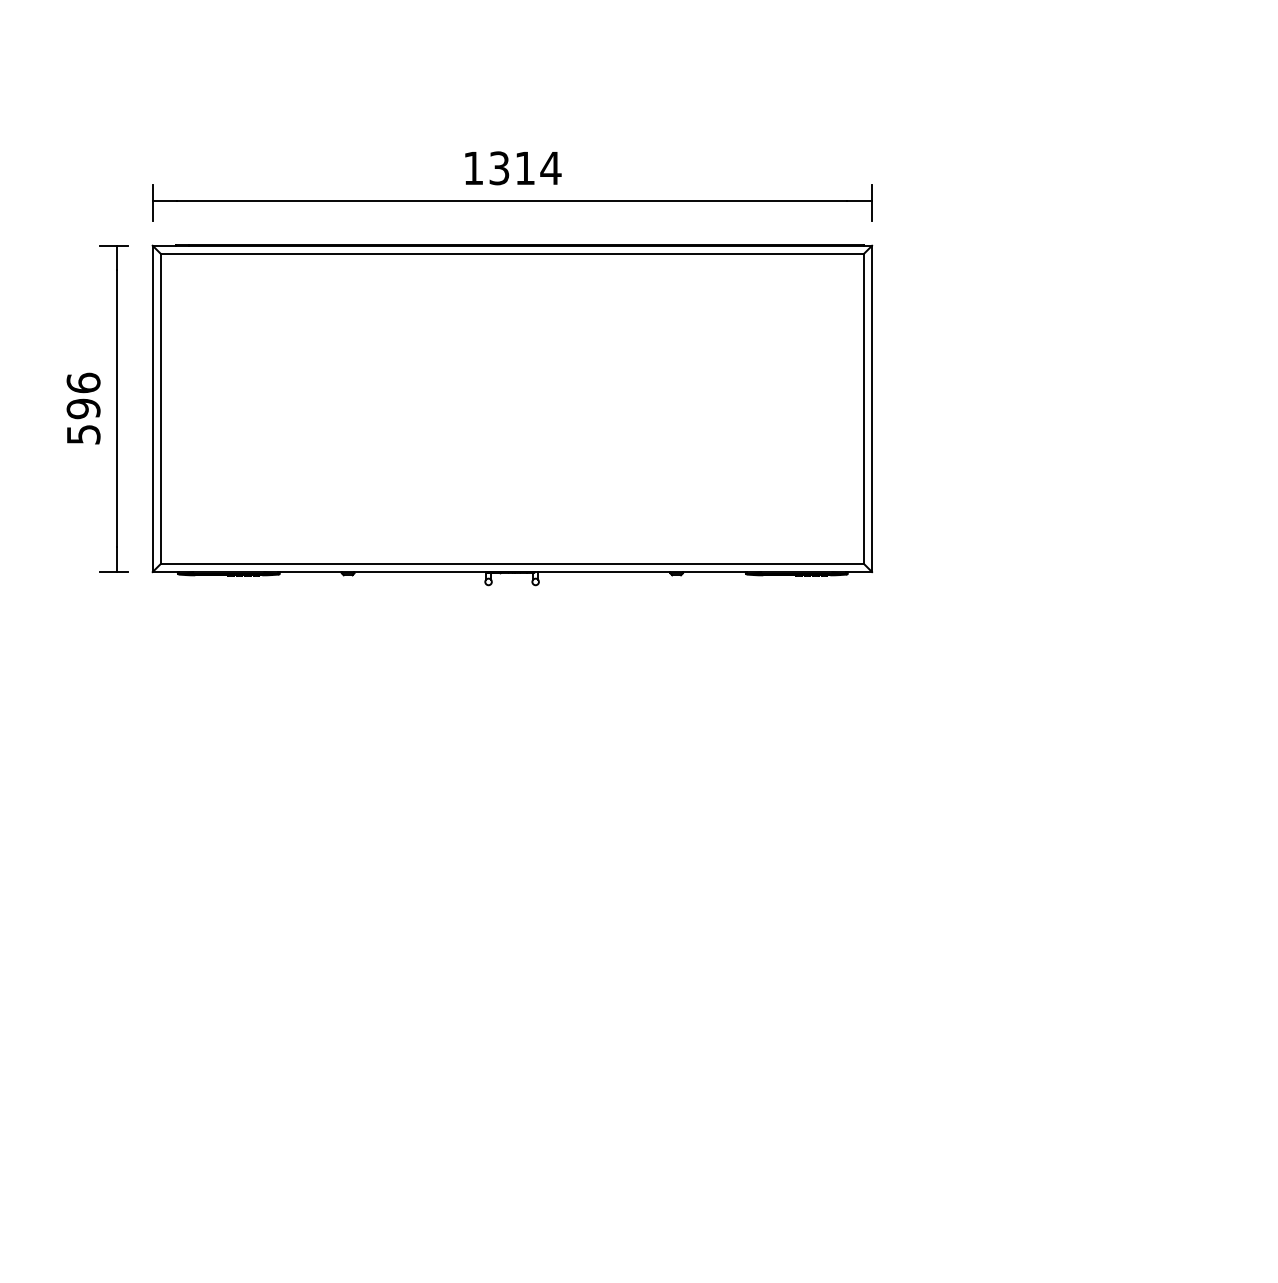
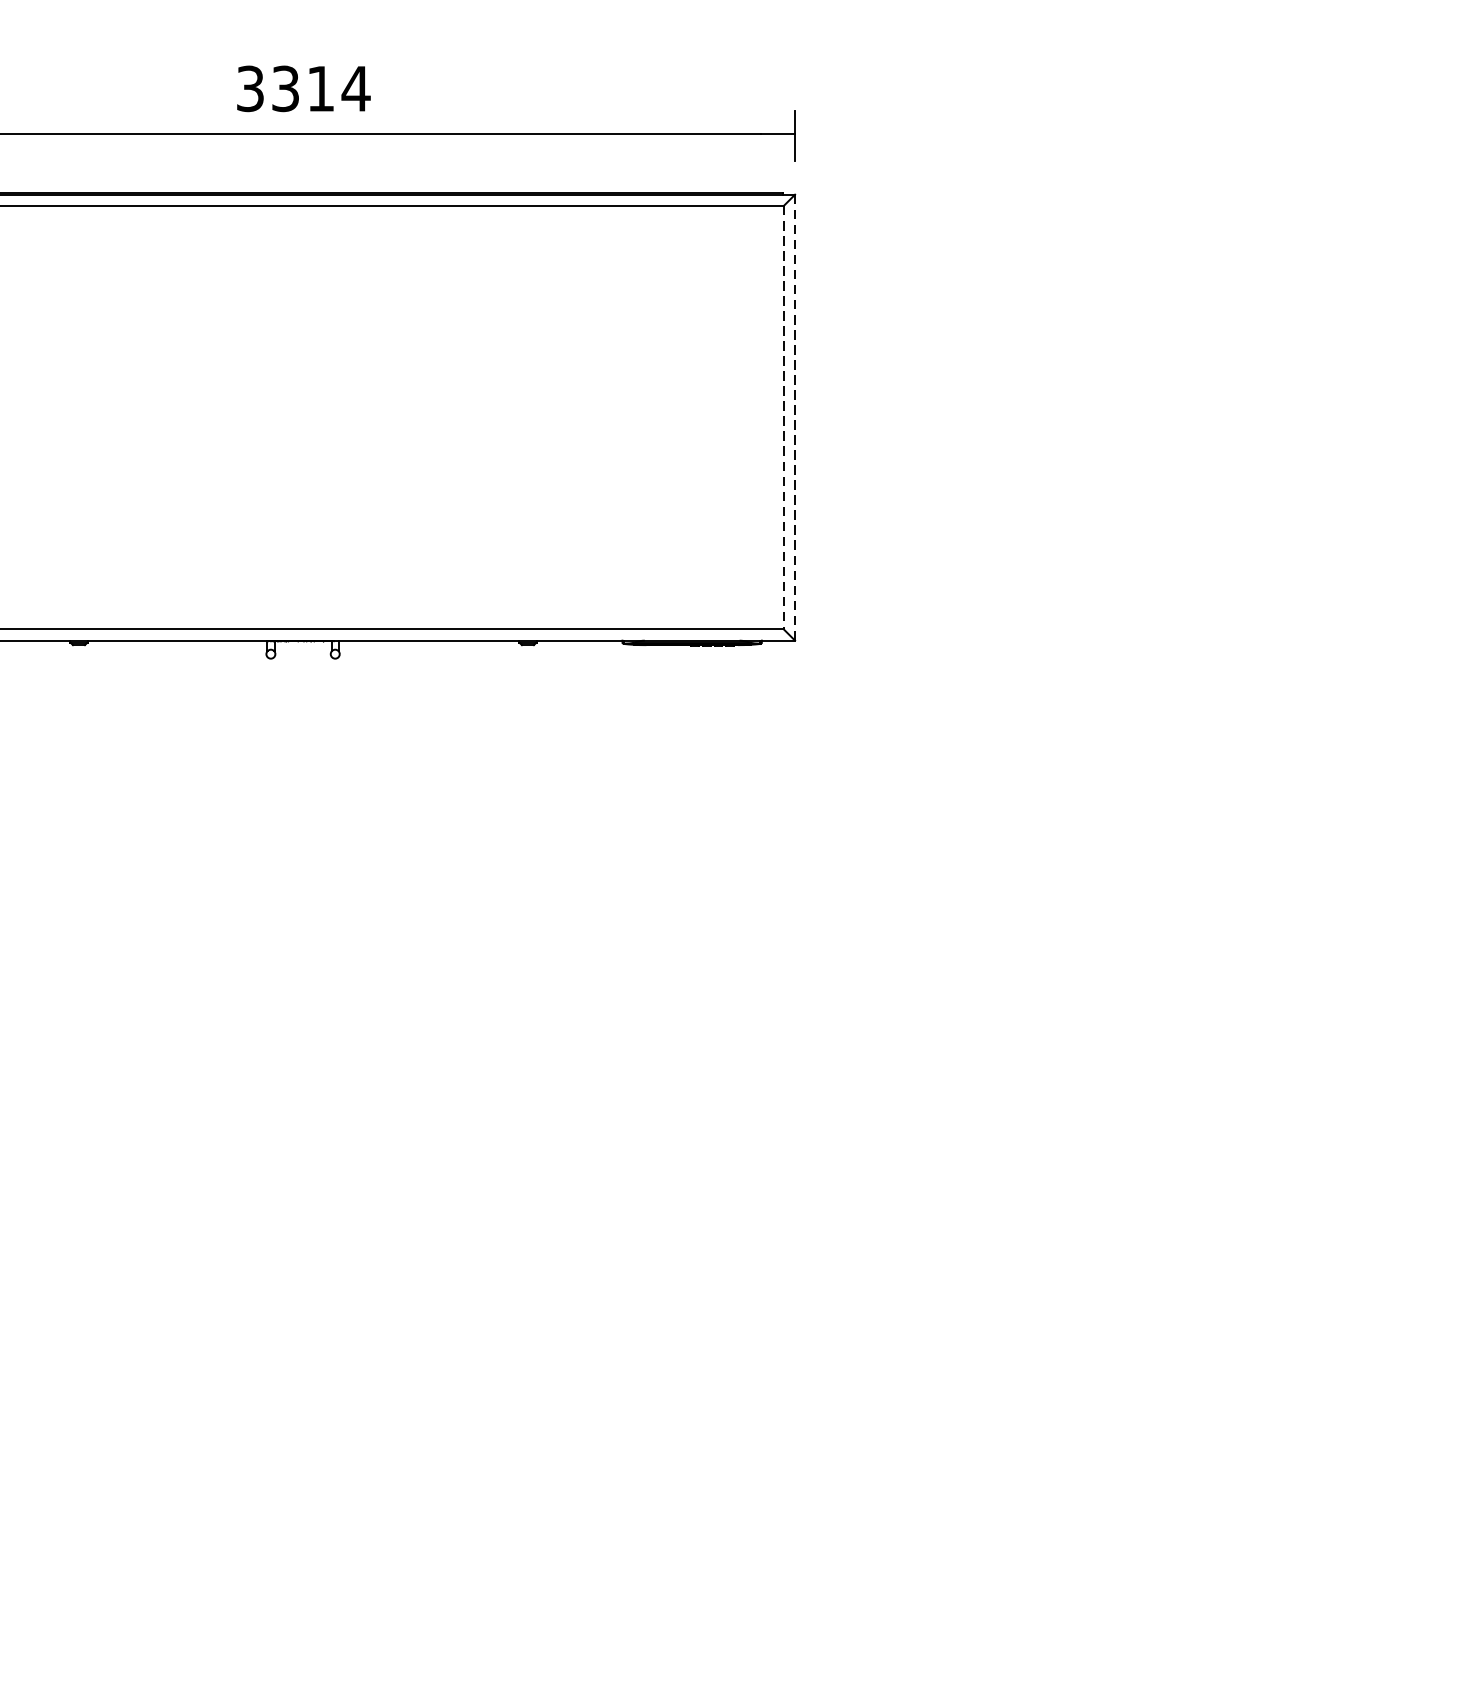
text: (473, 168) -> (250, 89), 1314 -> 3314
line: (863, 408) -> (783, 417), solid -> dashed
line: (872, 409) -> (795, 418), solid -> dashed

